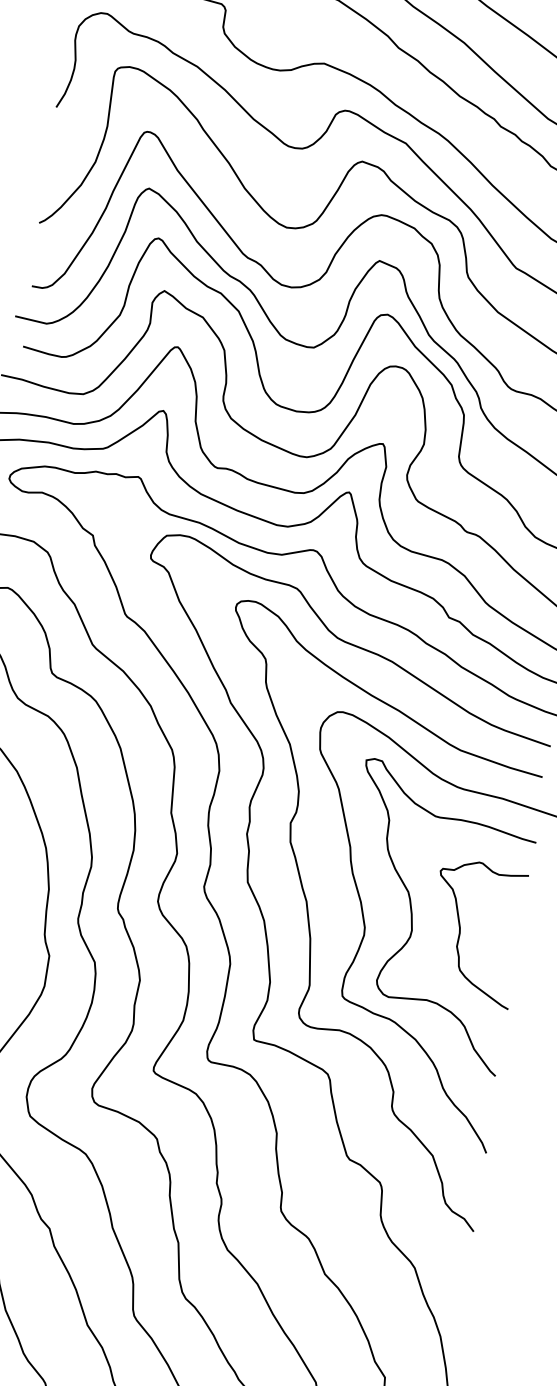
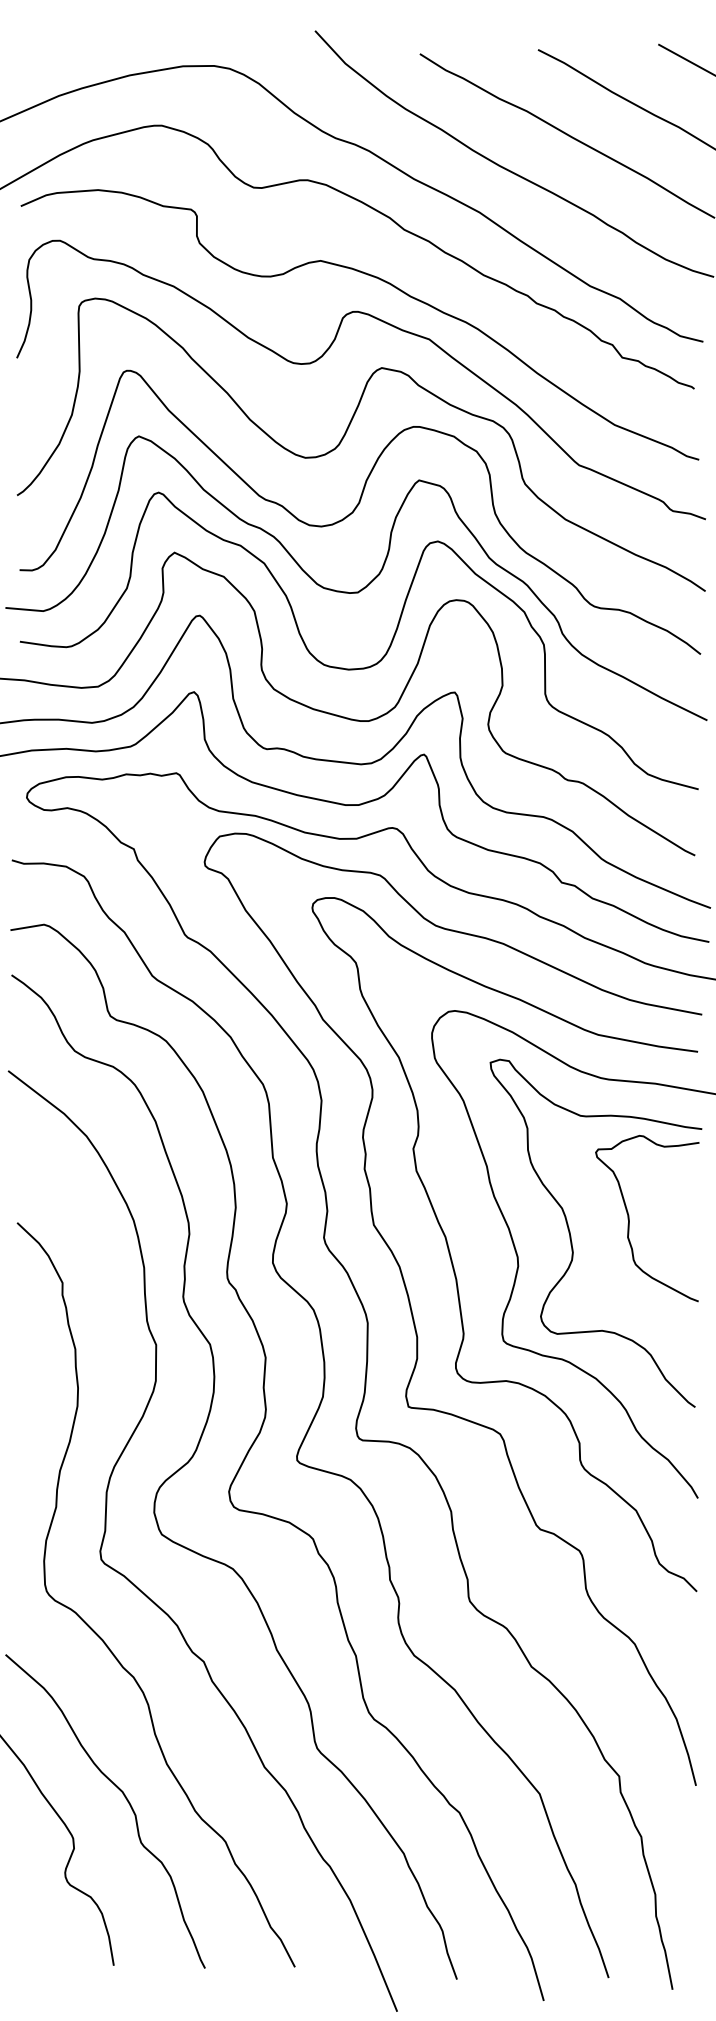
curve: (460, 930) -> (629, 1218), moved

